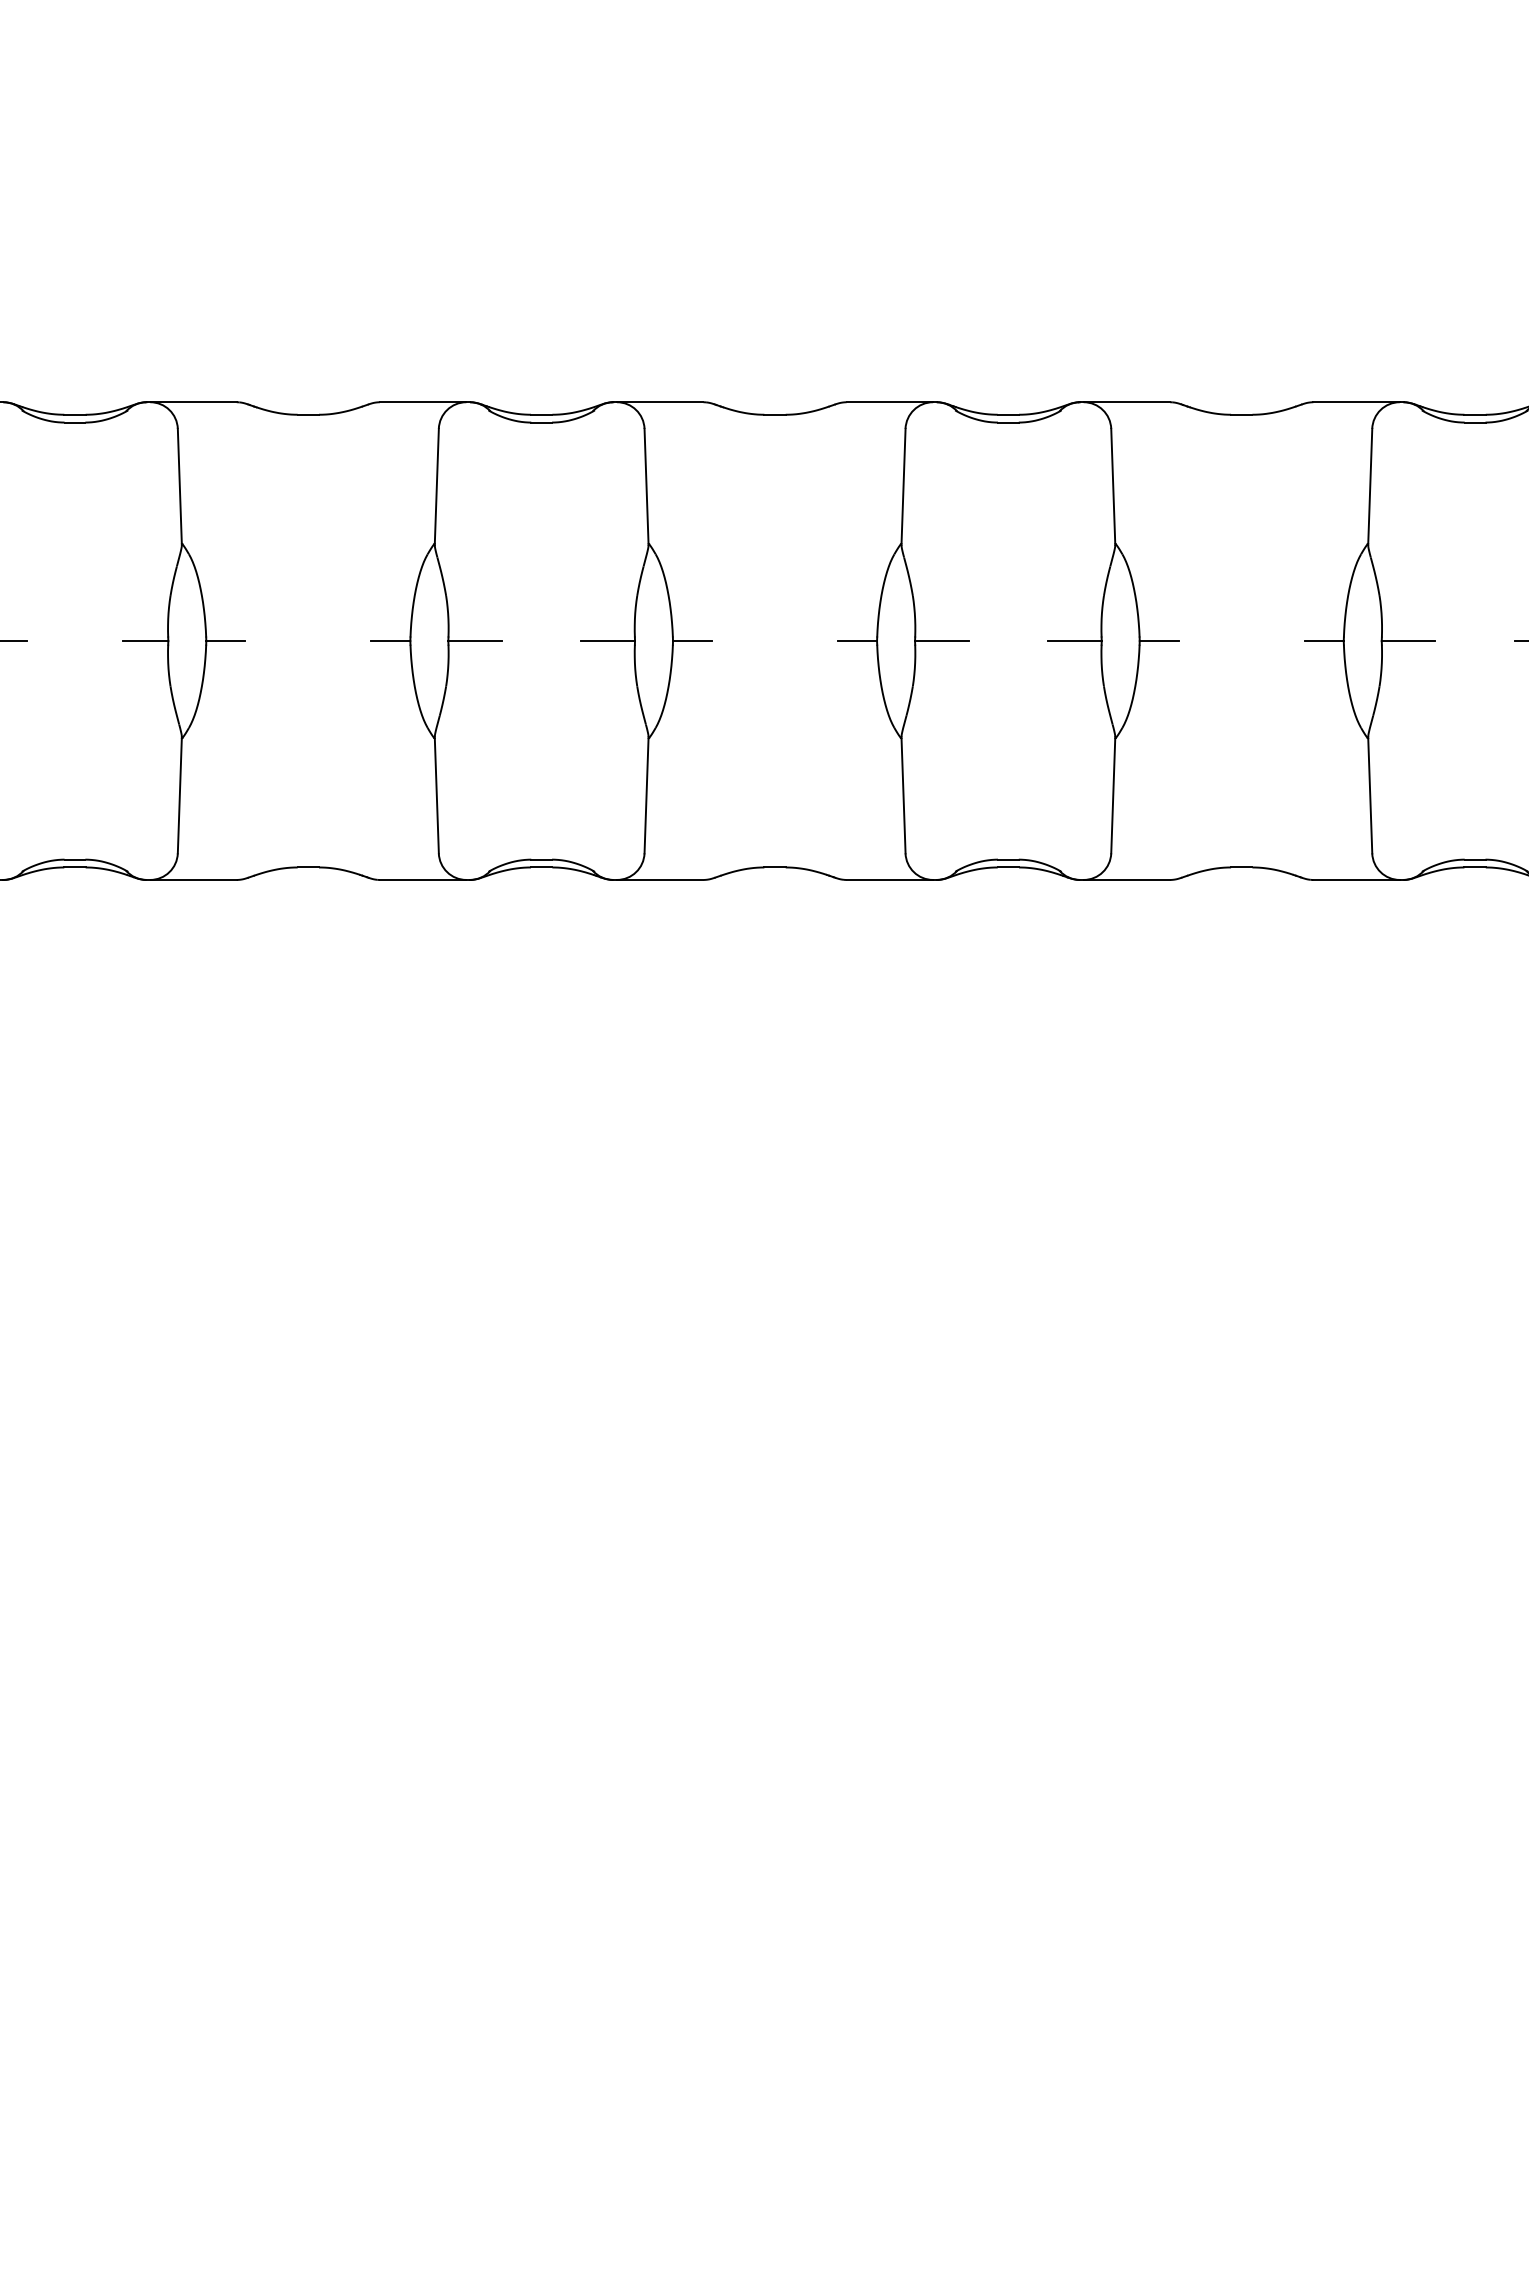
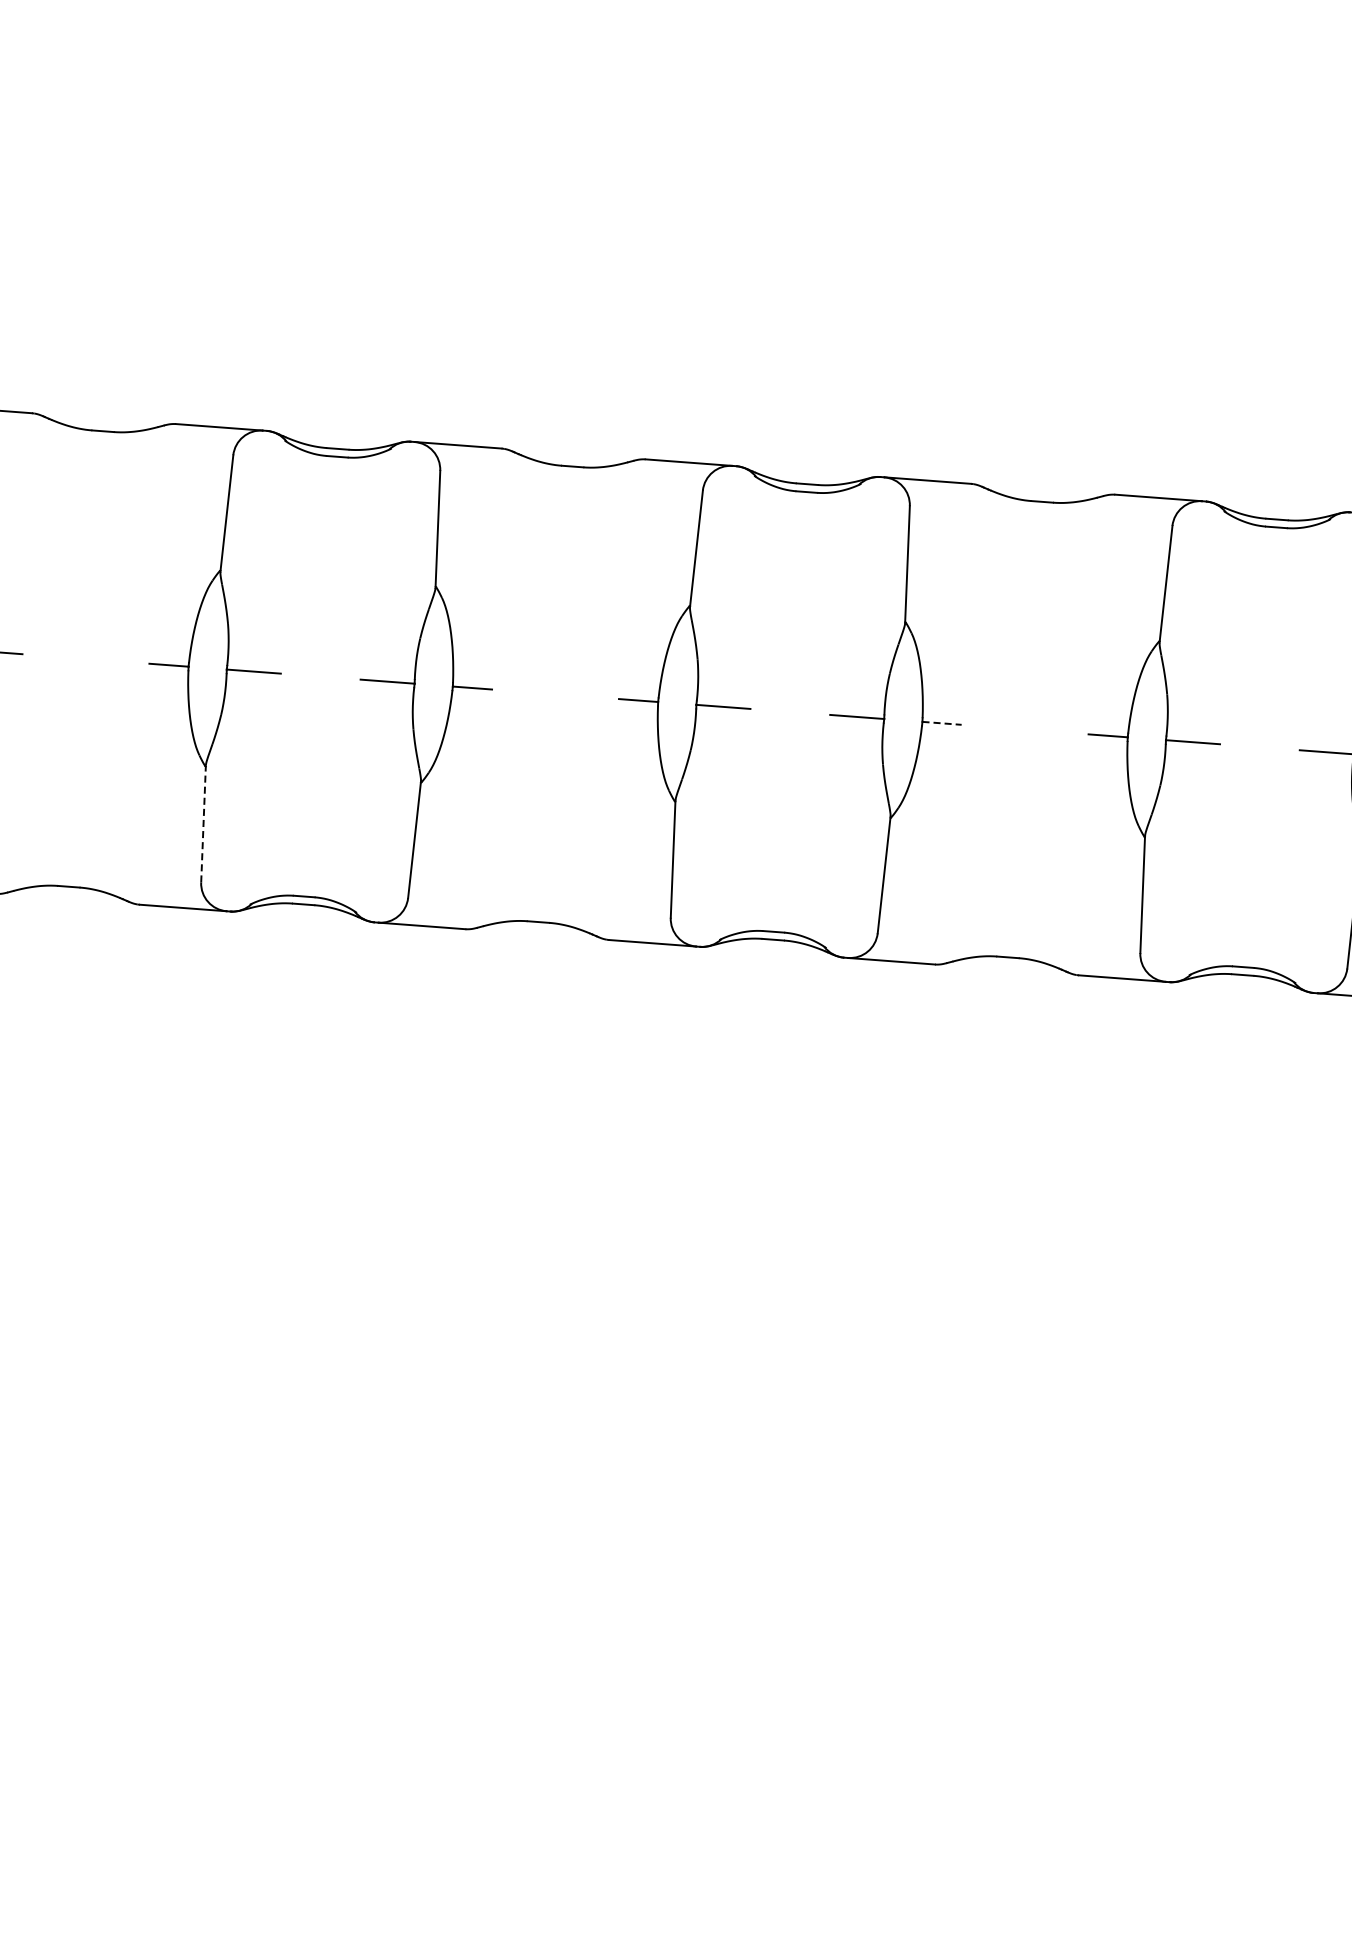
line: (1159, 641) -> (942, 723), solid -> dashed
line: (436, 794) -> (203, 823), solid -> dashed

